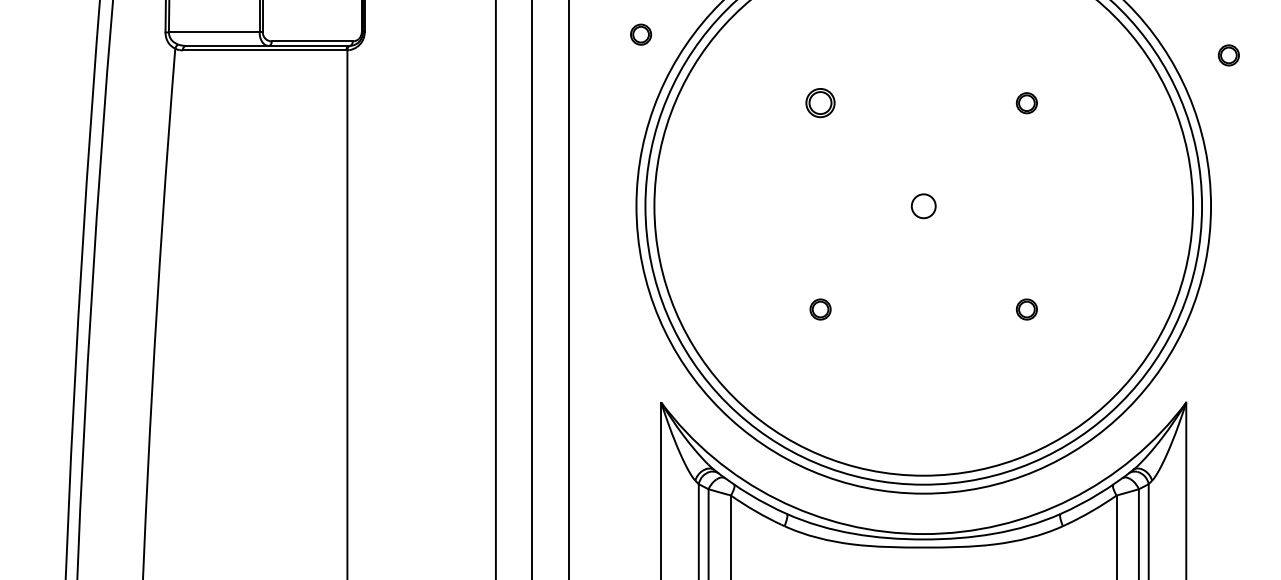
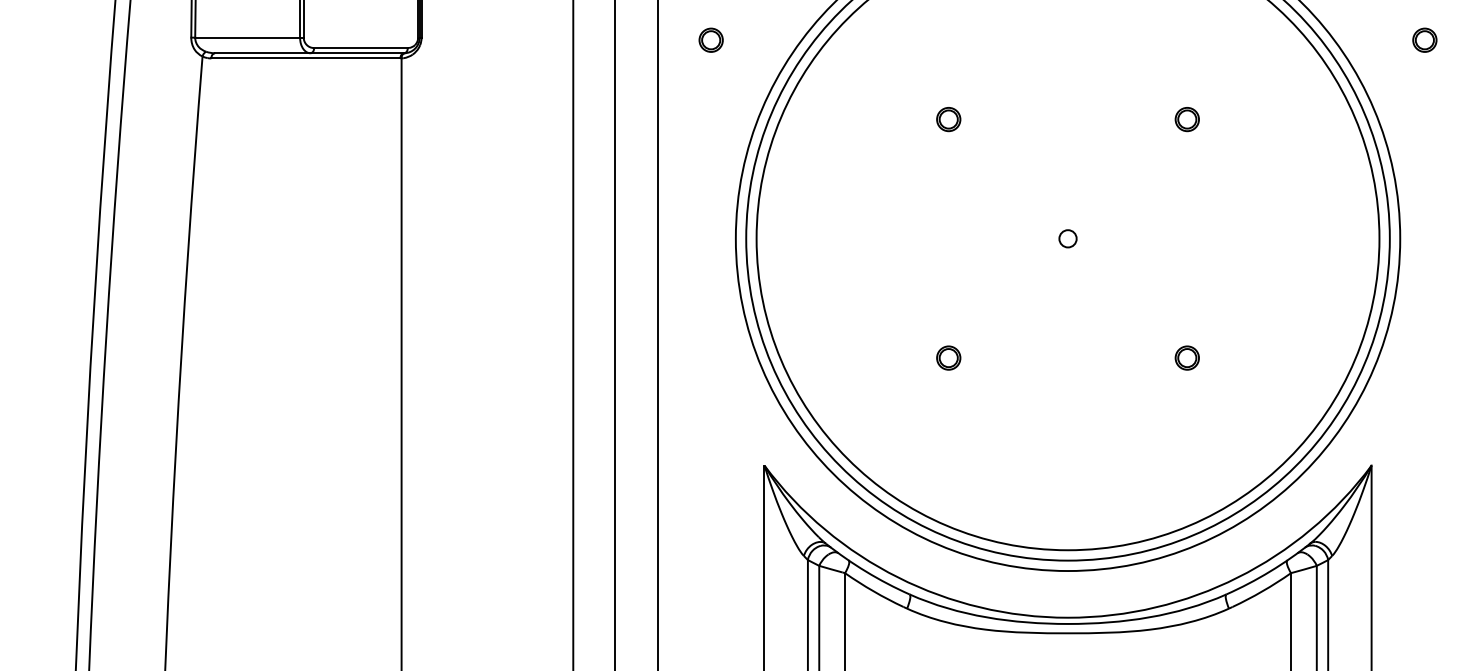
part: (640, 34) -> (710, 39), moved
part: (1228, 54) -> (1424, 39), moved
part: (820, 103) -> (948, 119), size x0.71
circle: (923, 206) -> (1067, 238), size x0.62

